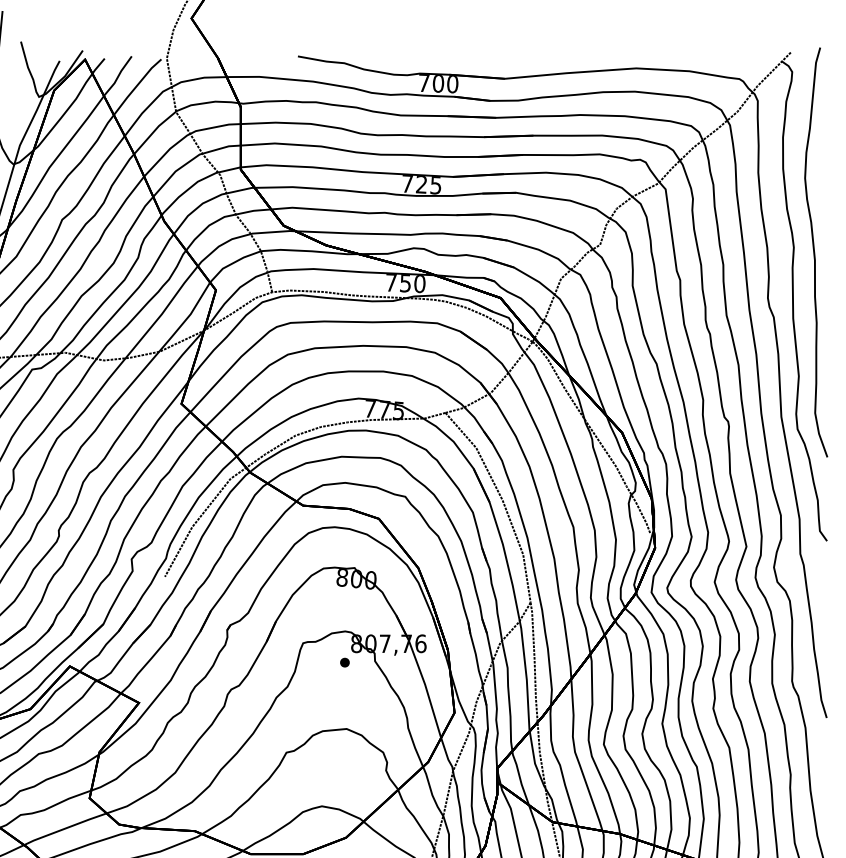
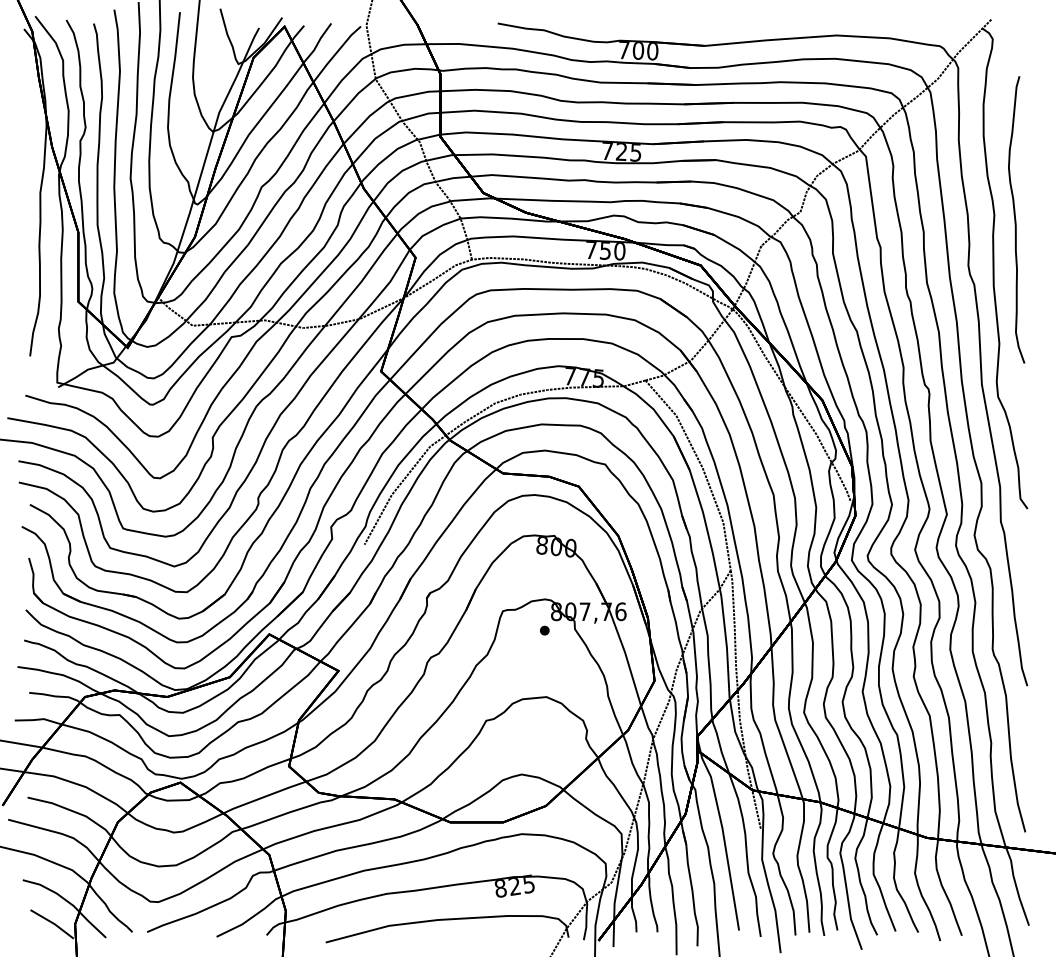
part: (815, 252) -> (1016, 219), size x0.7

